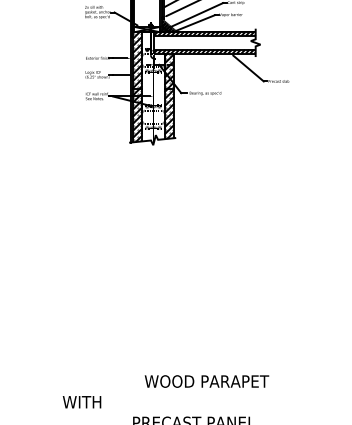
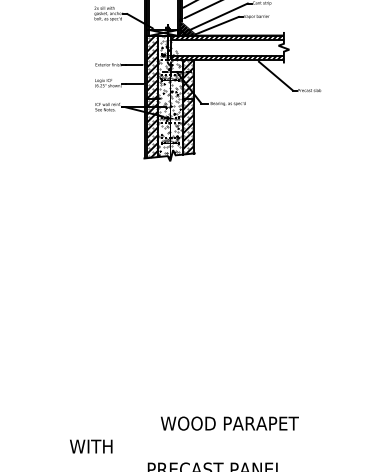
hatch: (153, 87) -> (170, 97), added

